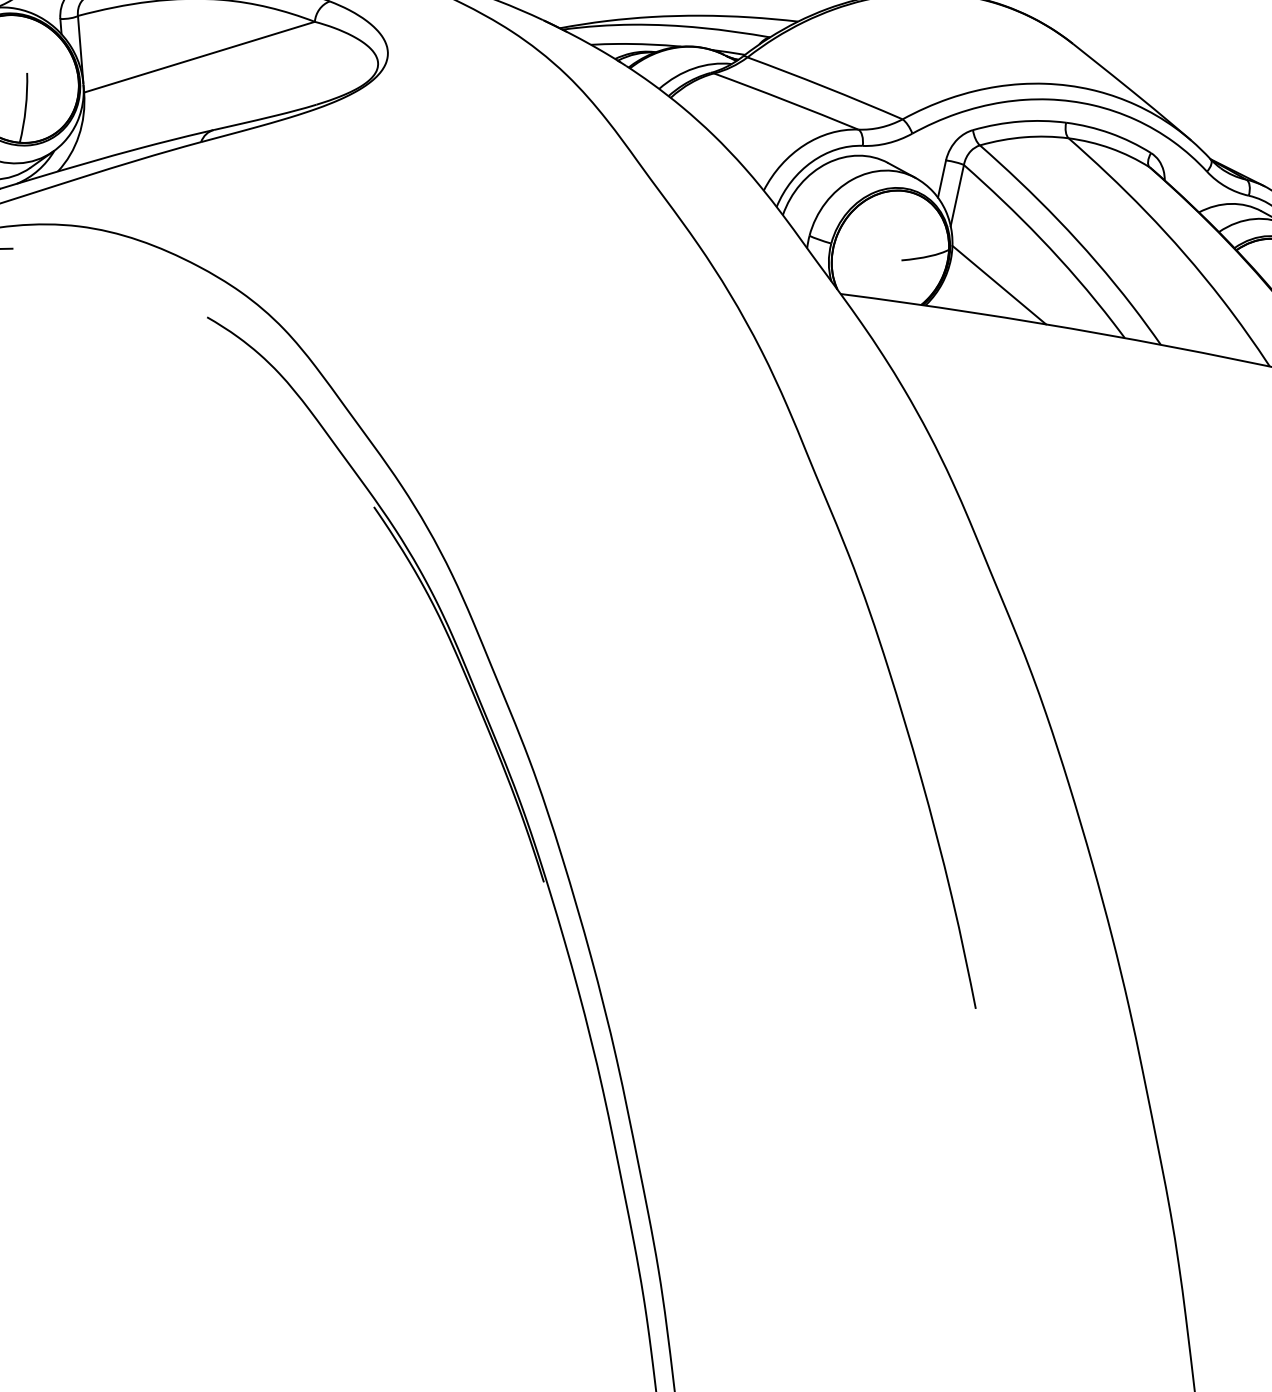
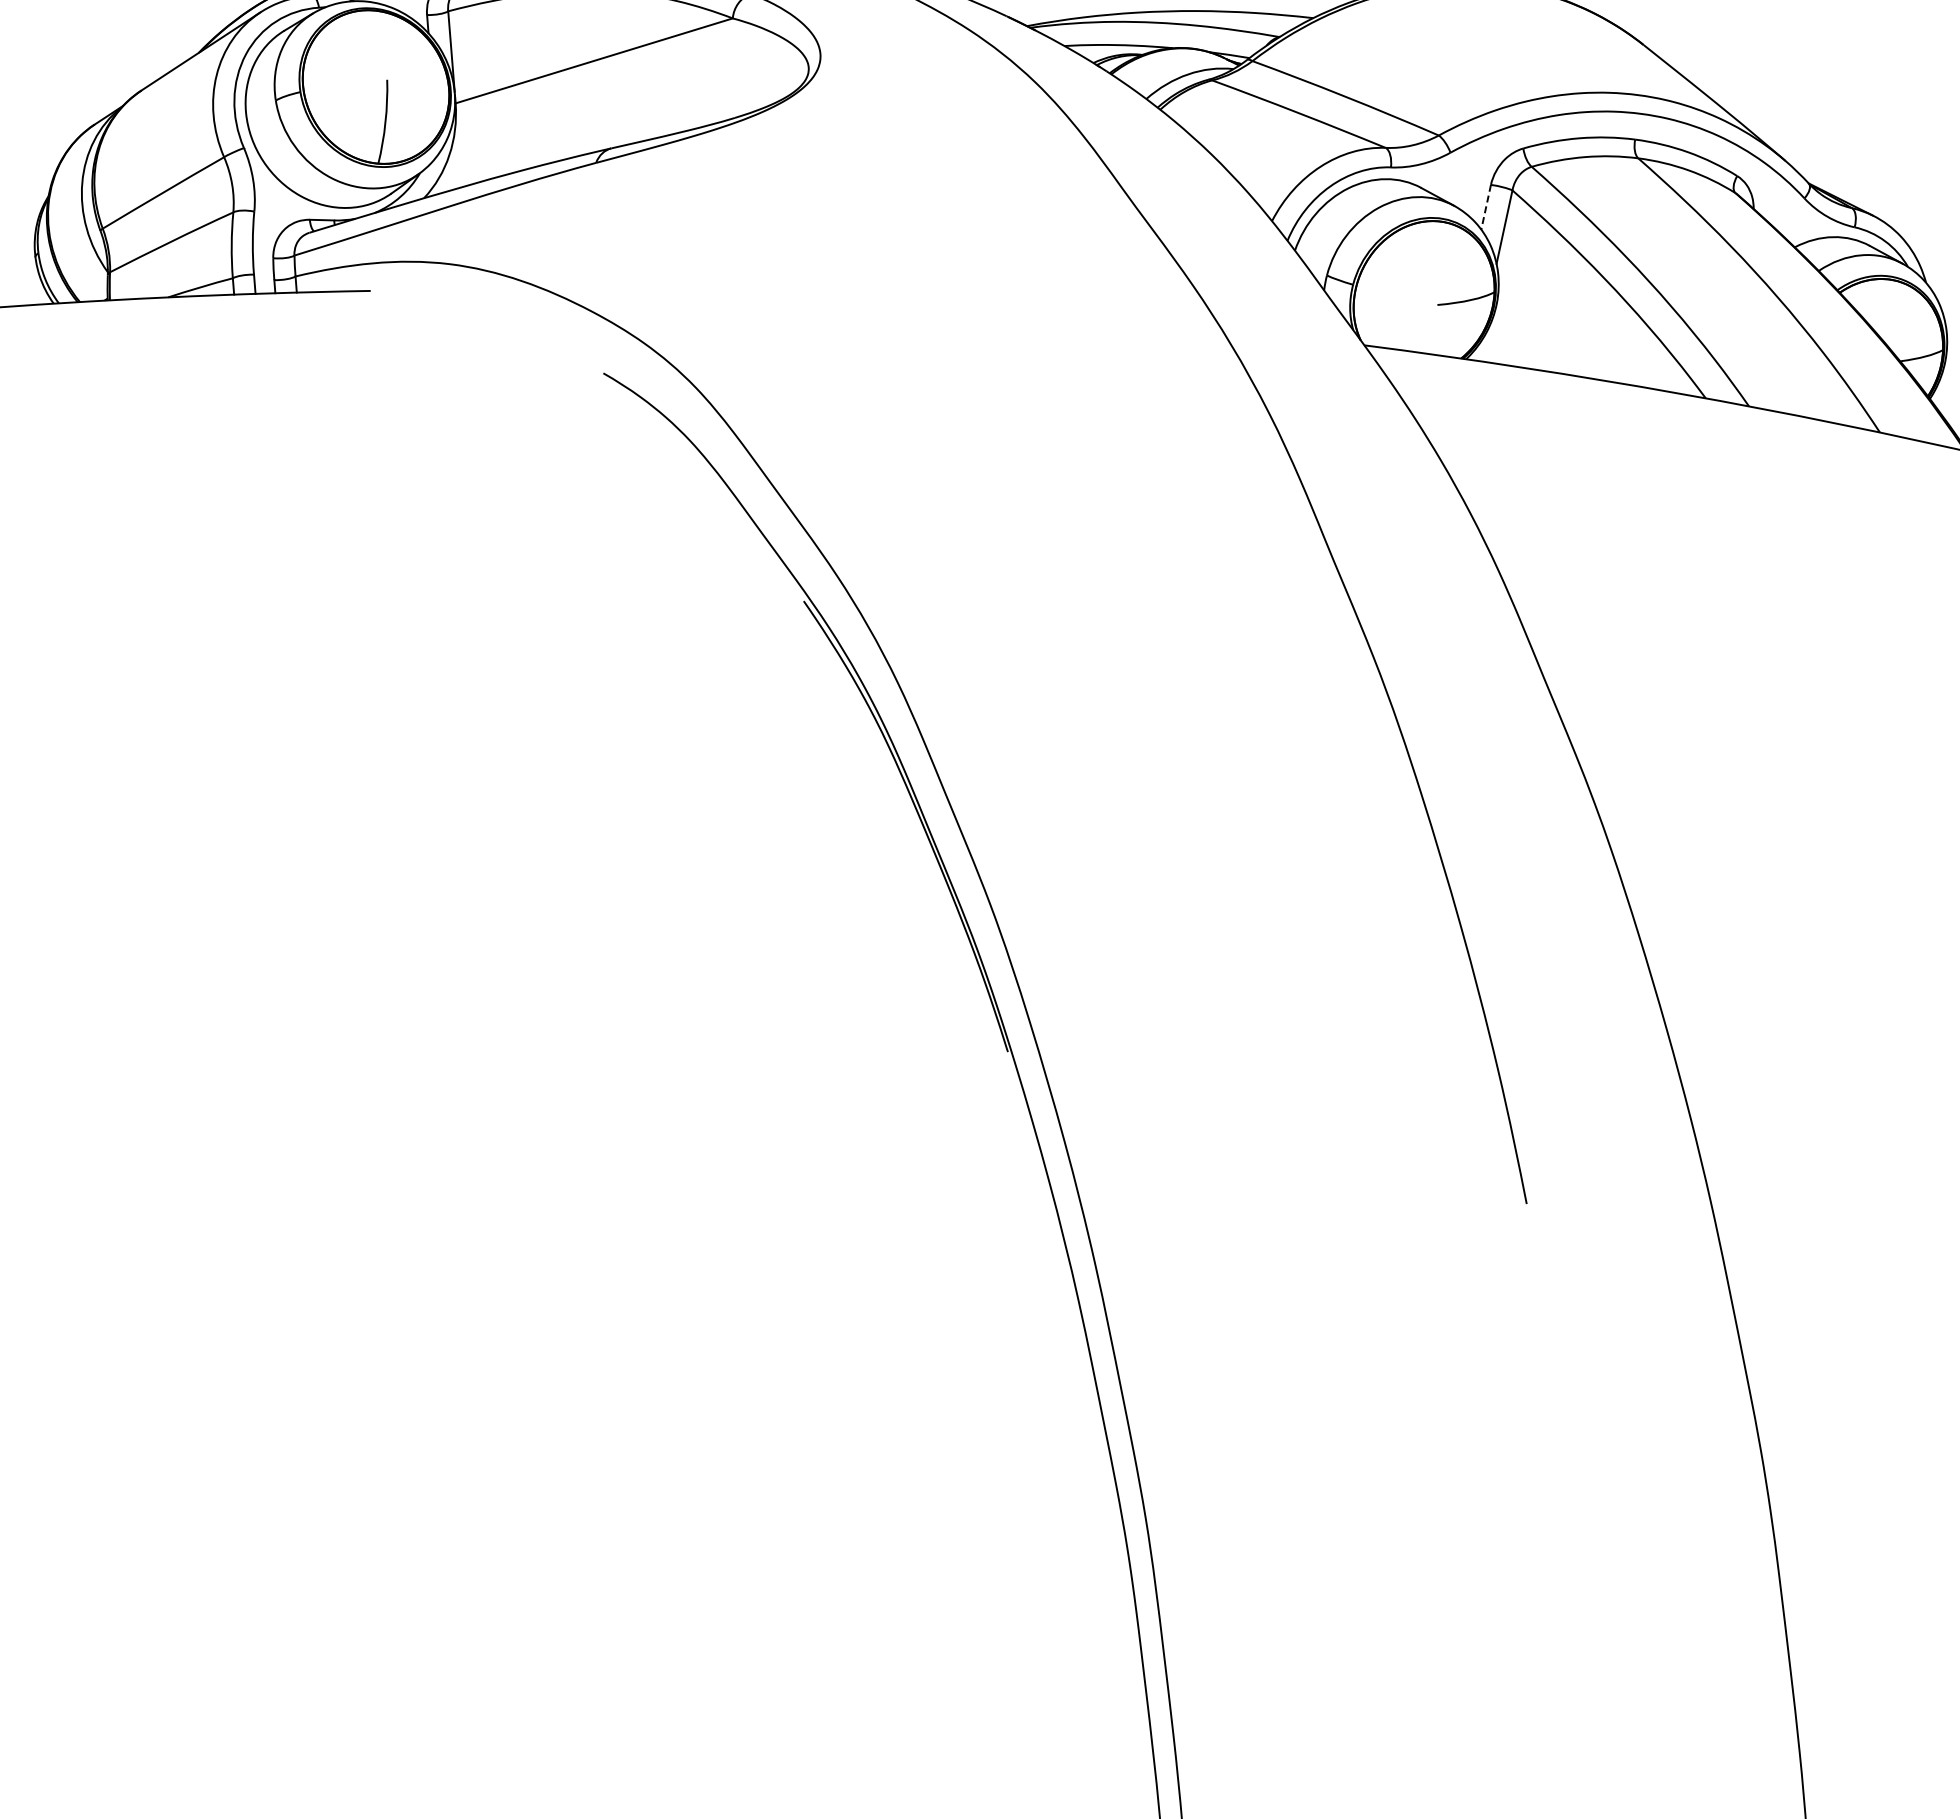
line: (942, 179) -> (1486, 207), solid -> dashed
line: (998, 284) -> (1554, 334), removed

